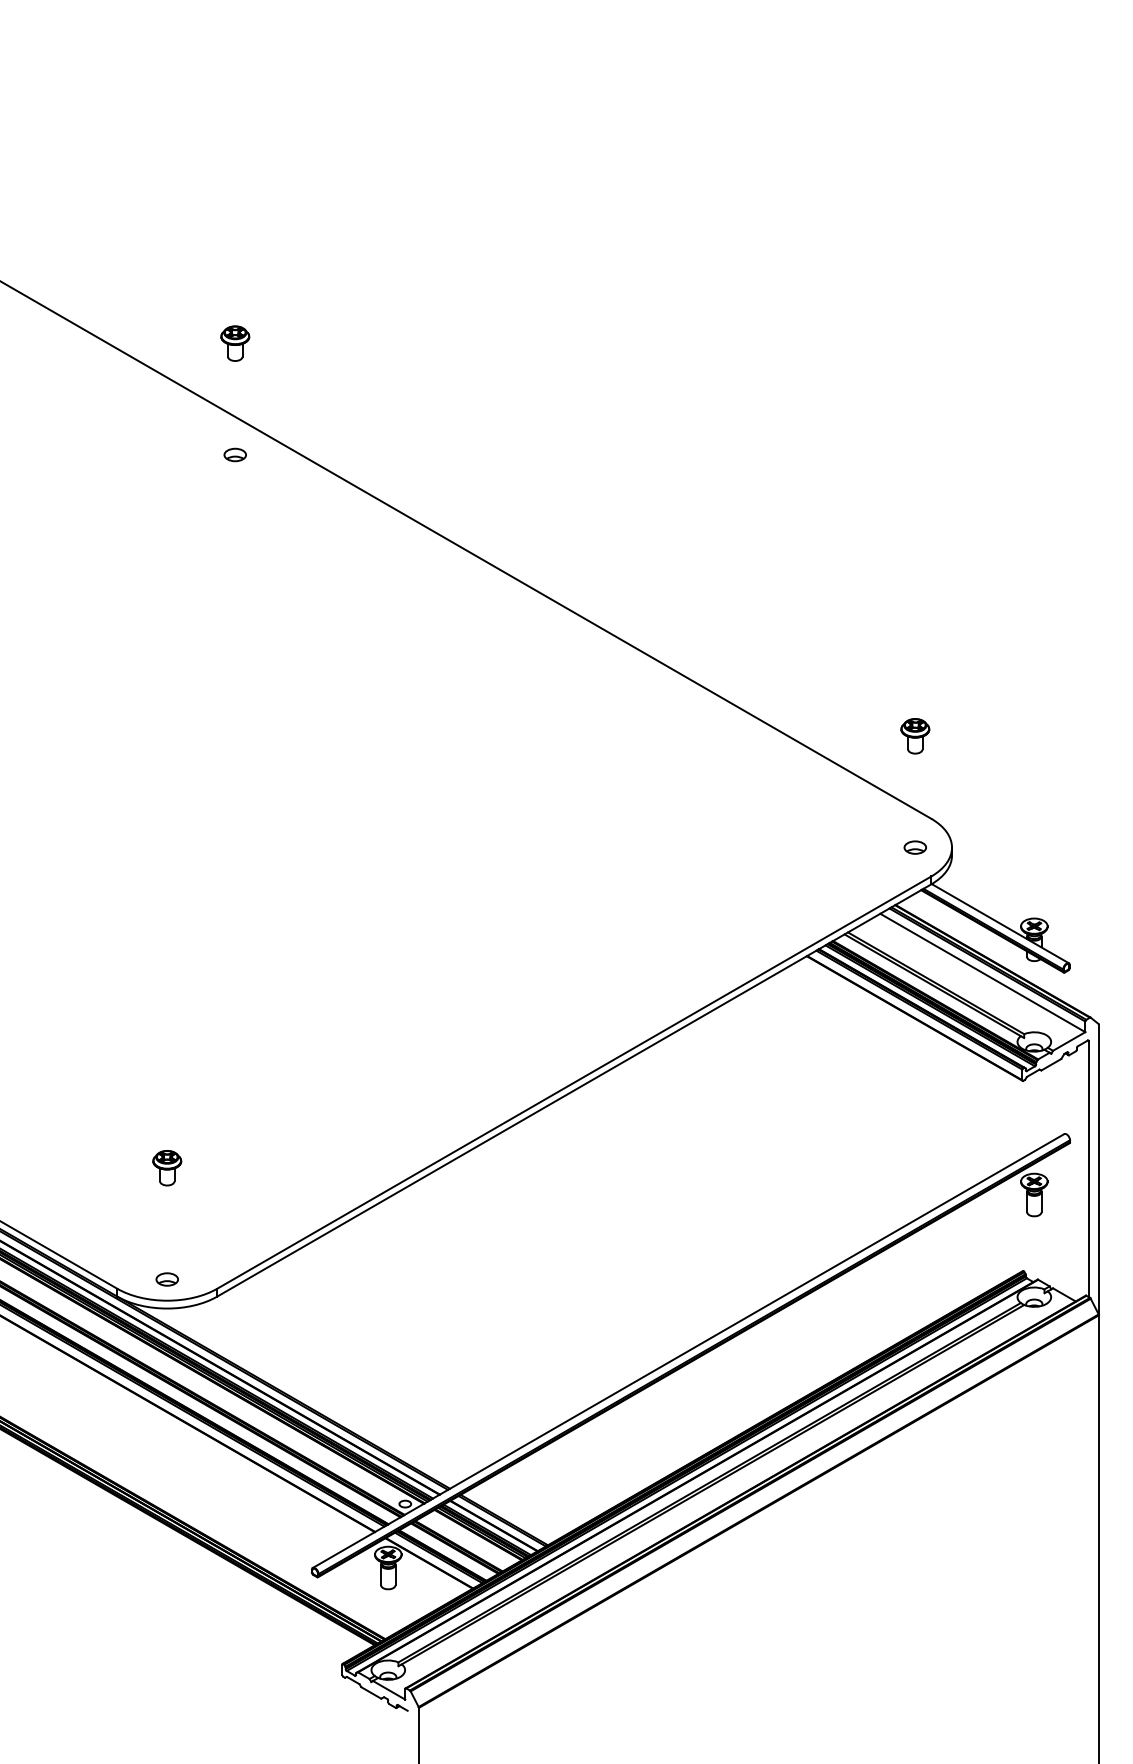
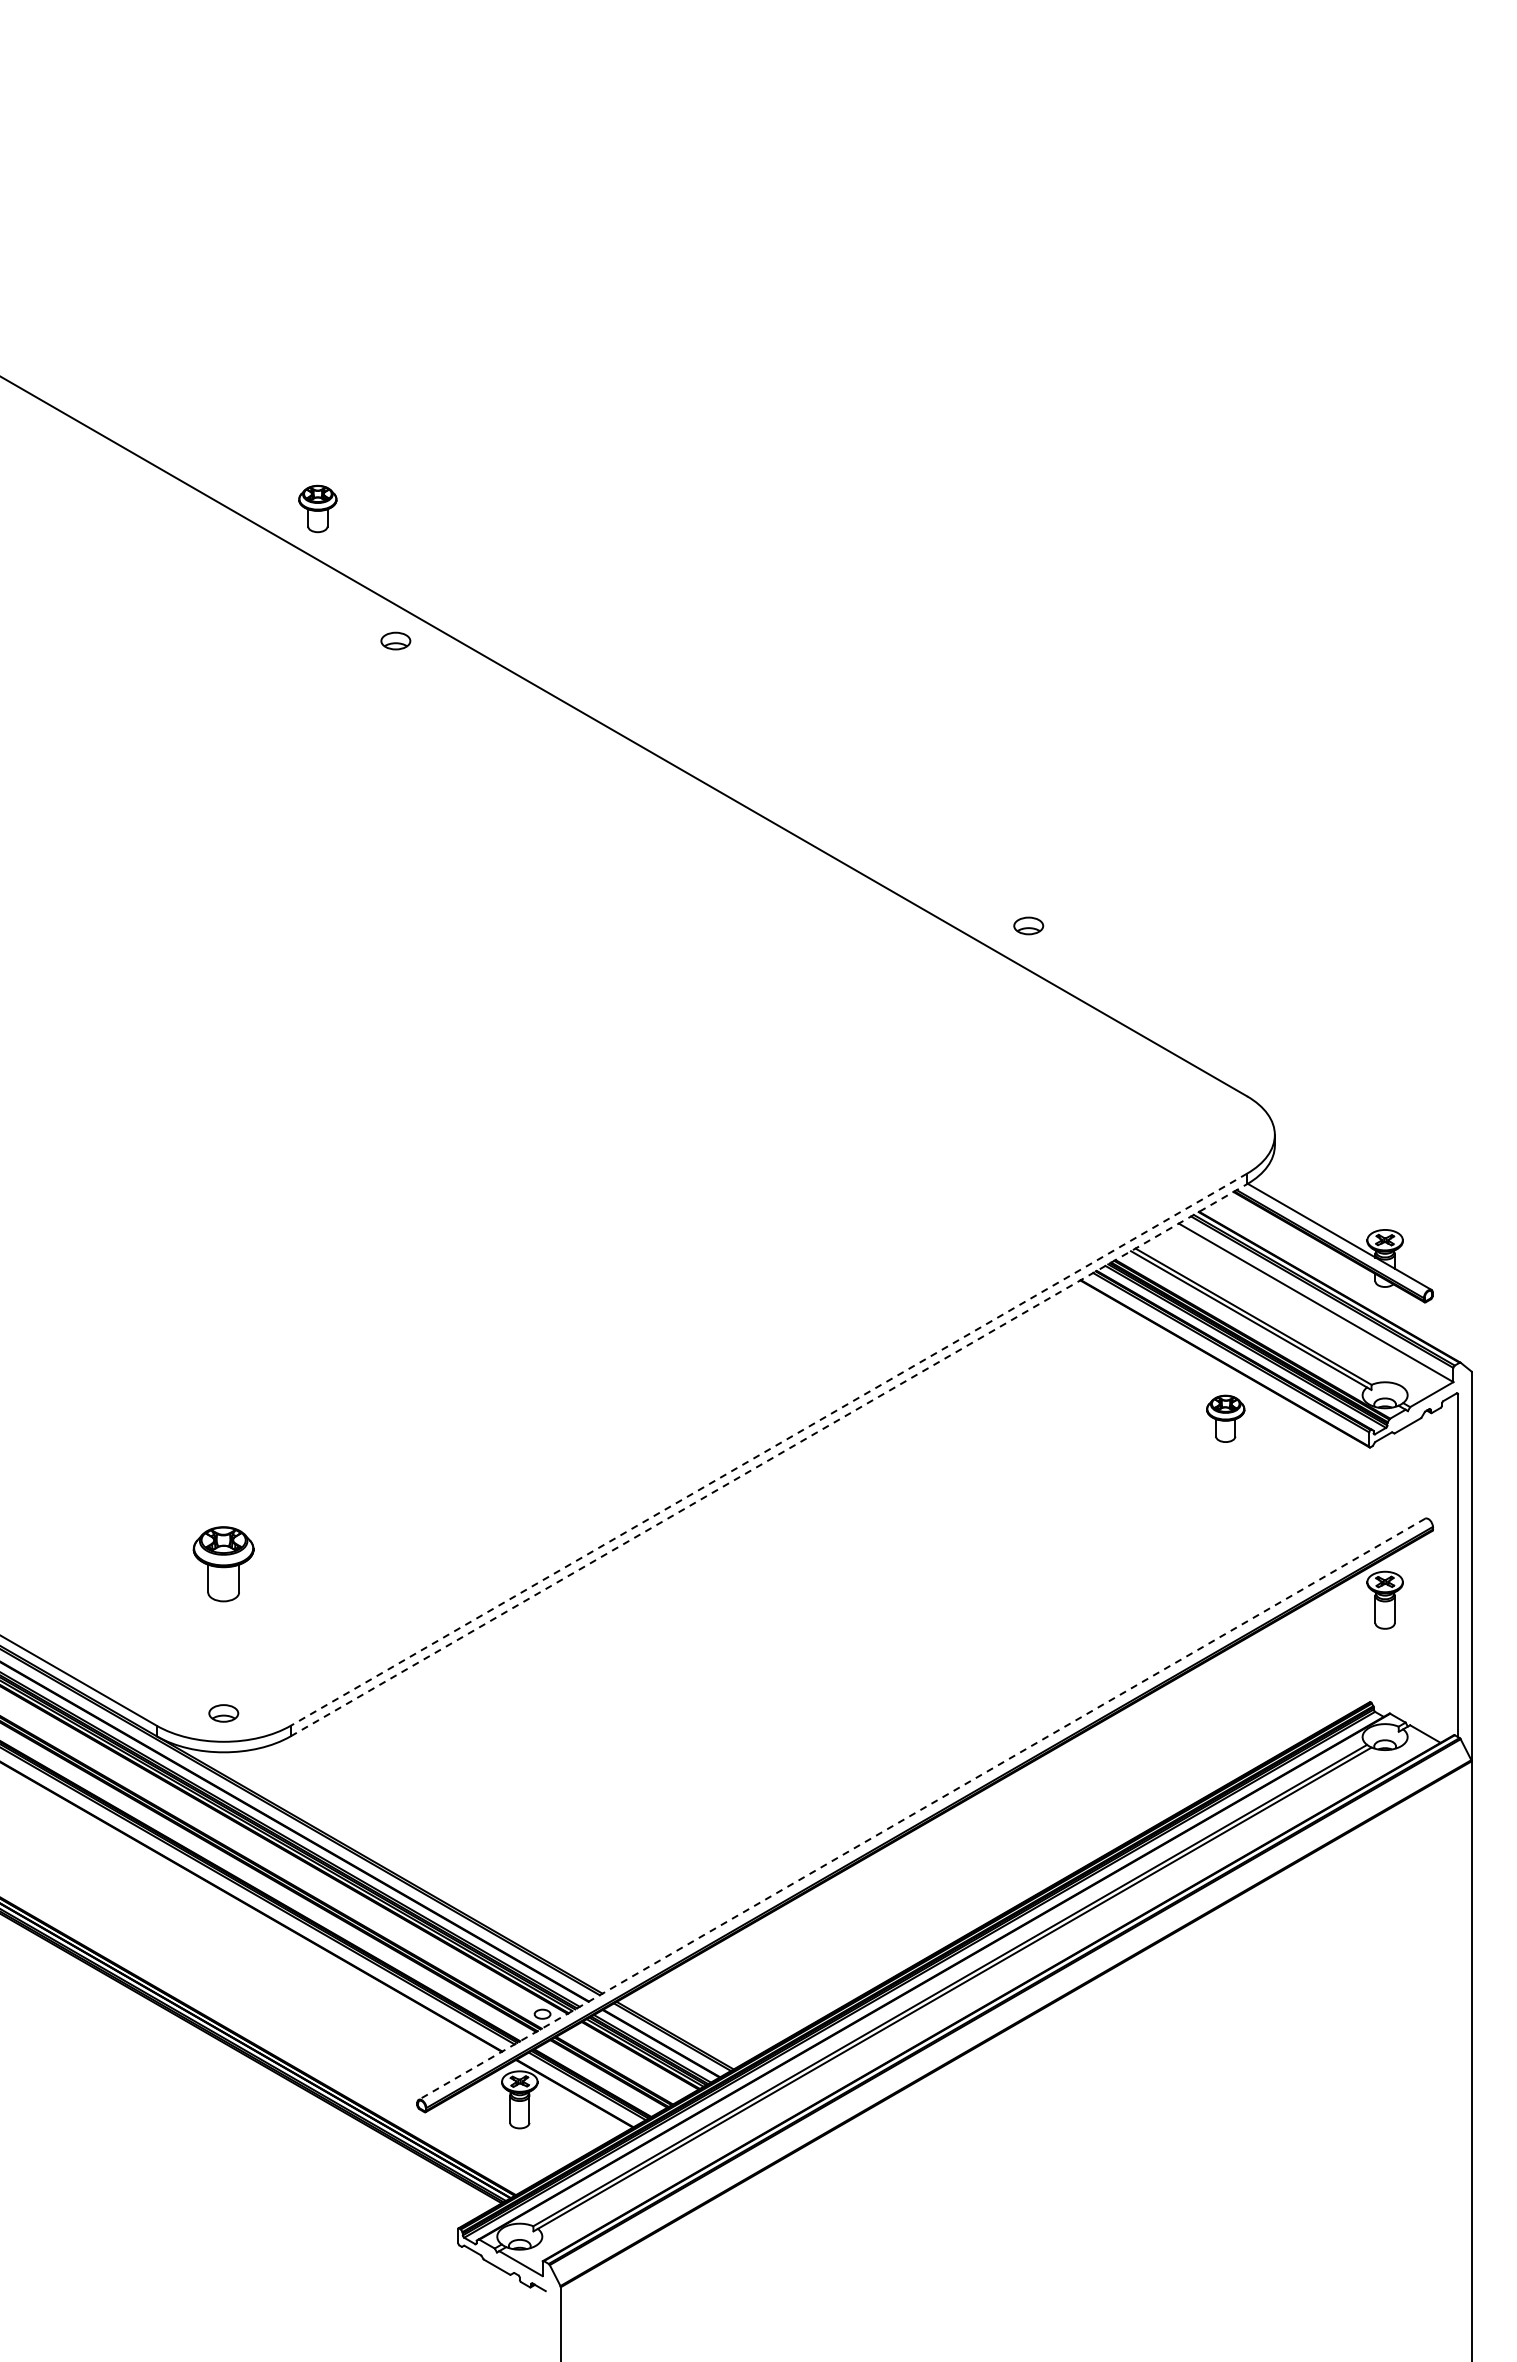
part: (235, 343) -> (317, 508), moved
part: (235, 454) -> (395, 640), moved
part: (915, 736) -> (1225, 1418), moved
part: (915, 847) -> (1028, 925), moved
line: (573, 1082) -> (768, 1449), solid -> dashed
line: (574, 1089) -> (769, 1459), solid -> dashed
part: (167, 1168) -> (223, 1564), size x1.6
line: (688, 1351) -> (921, 1809), solid -> dashed

